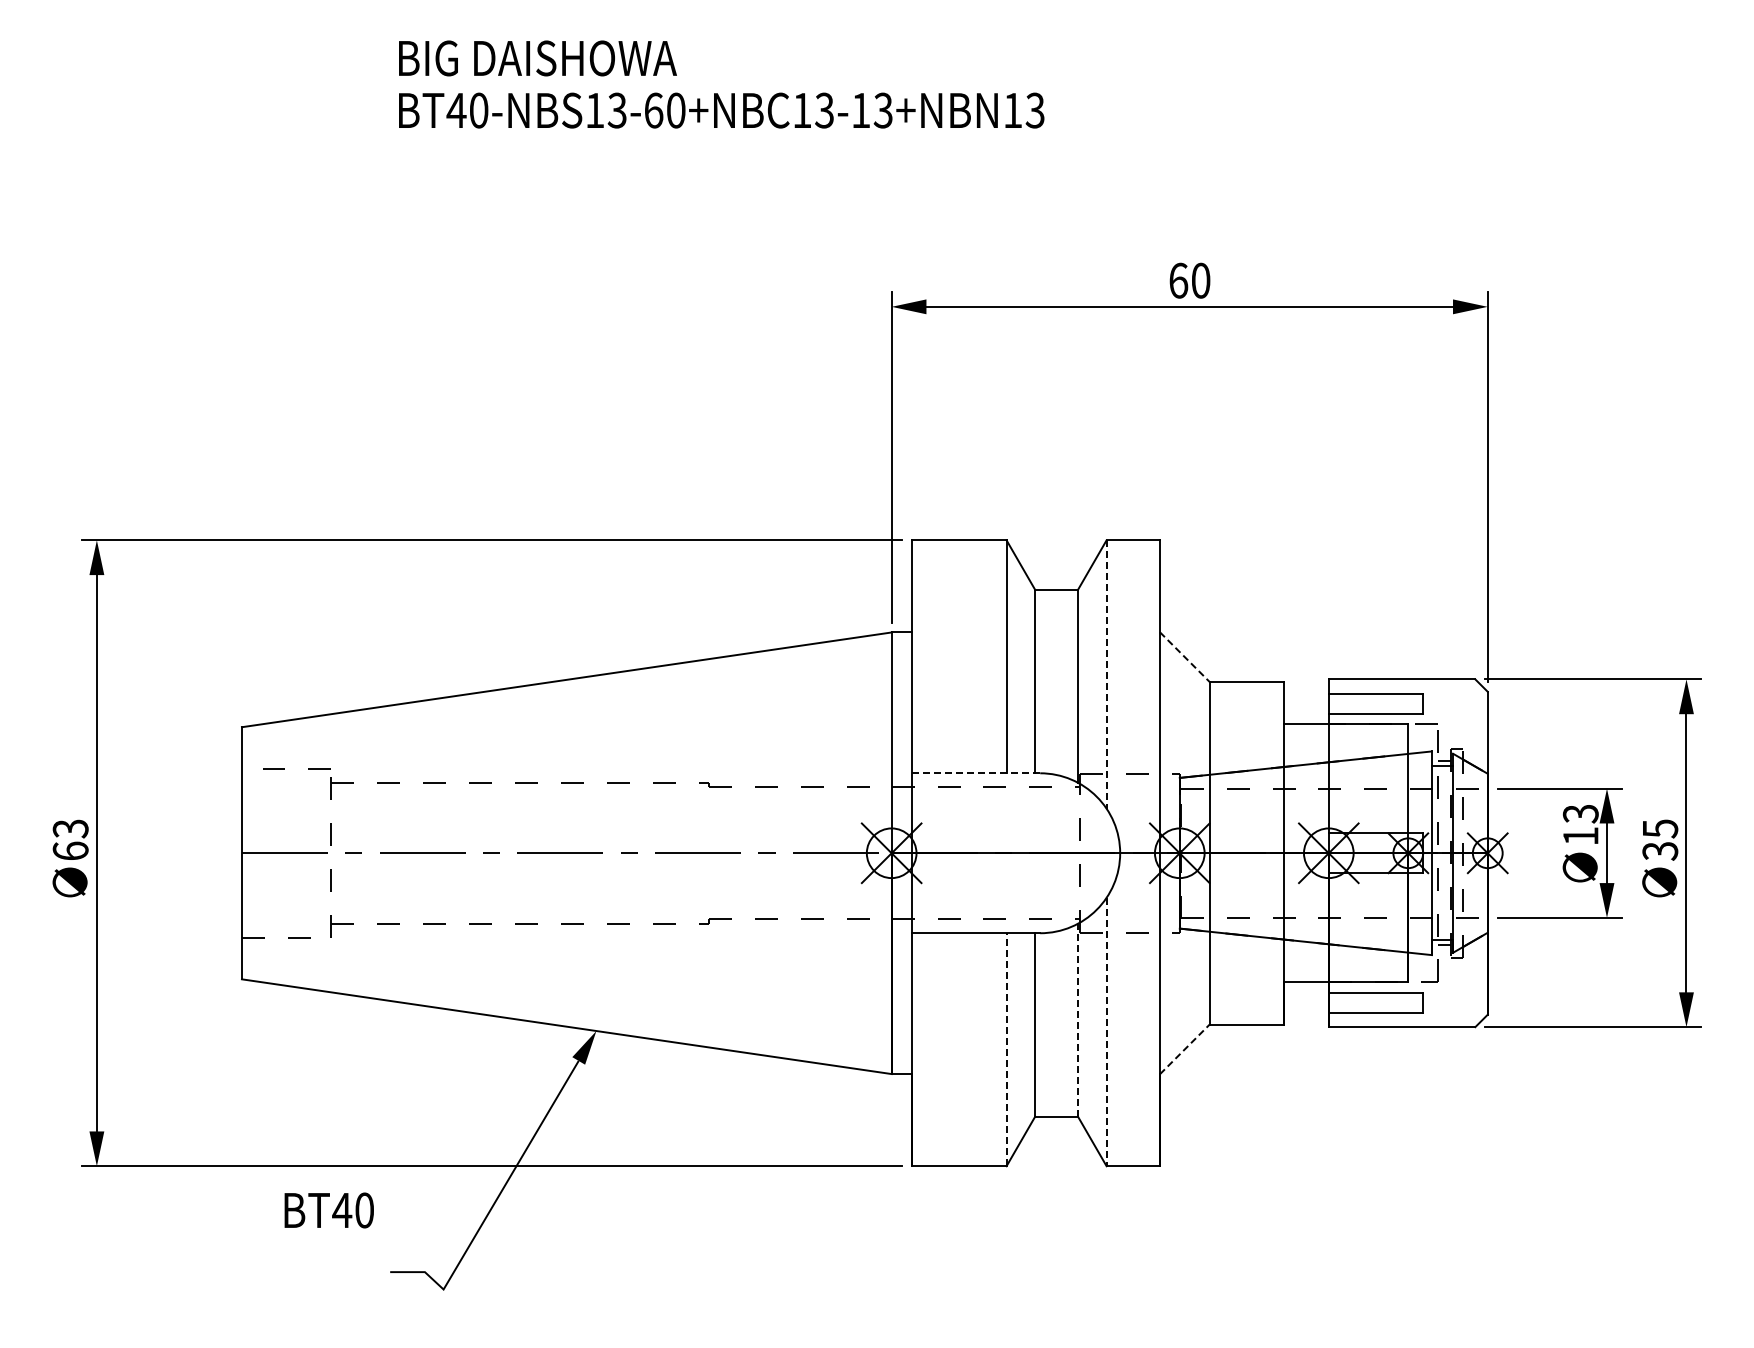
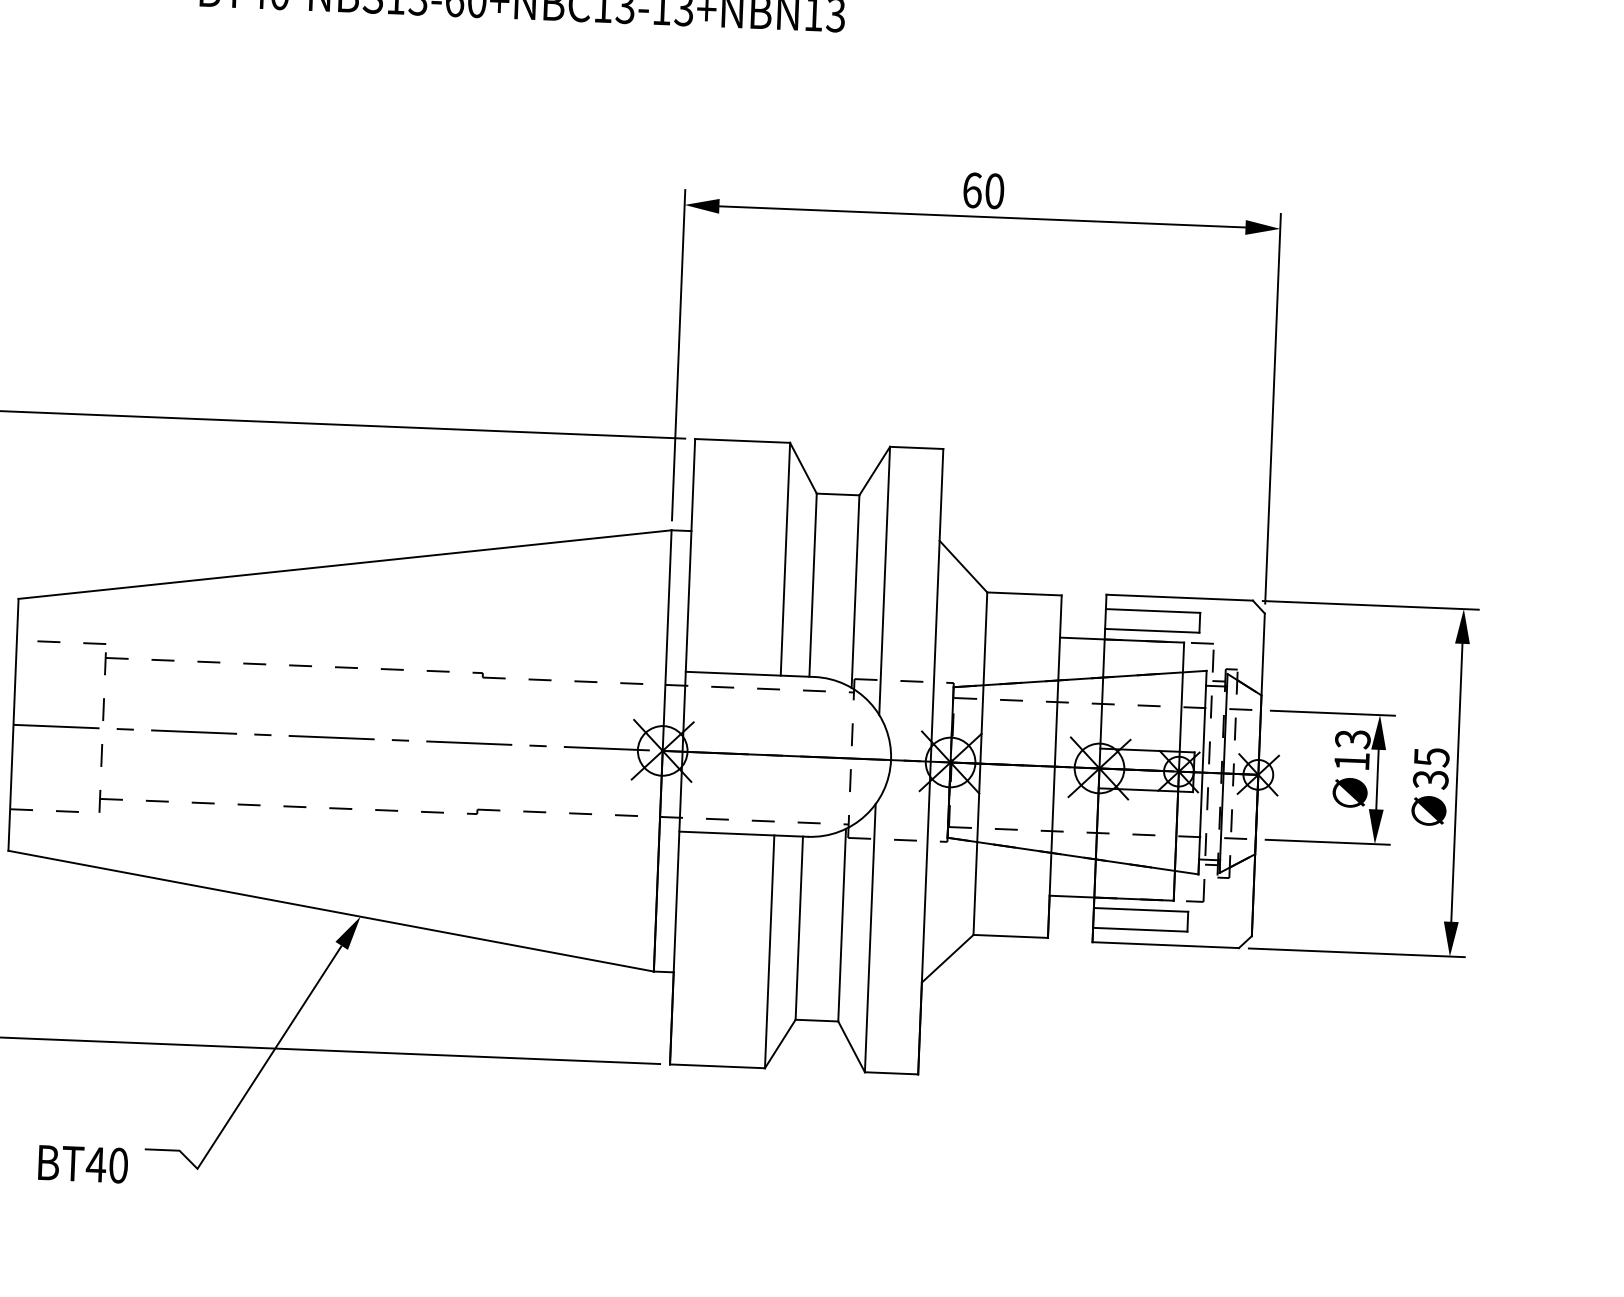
line: (1185, 657) -> (964, 567), dashed -> solid
line: (1106, 675) -> (884, 581), dashed -> solid
line: (975, 773) -> (749, 674), dashed -> solid
line: (1077, 1019) -> (841, 924), dashed -> solid
line: (1106, 1032) -> (870, 938), dashed -> solid
line: (1006, 1049) -> (769, 951), dashed -> solid
line: (1185, 1049) -> (948, 958), dashed -> solid
text: (328, 1210) -> (82, 1164), moved

